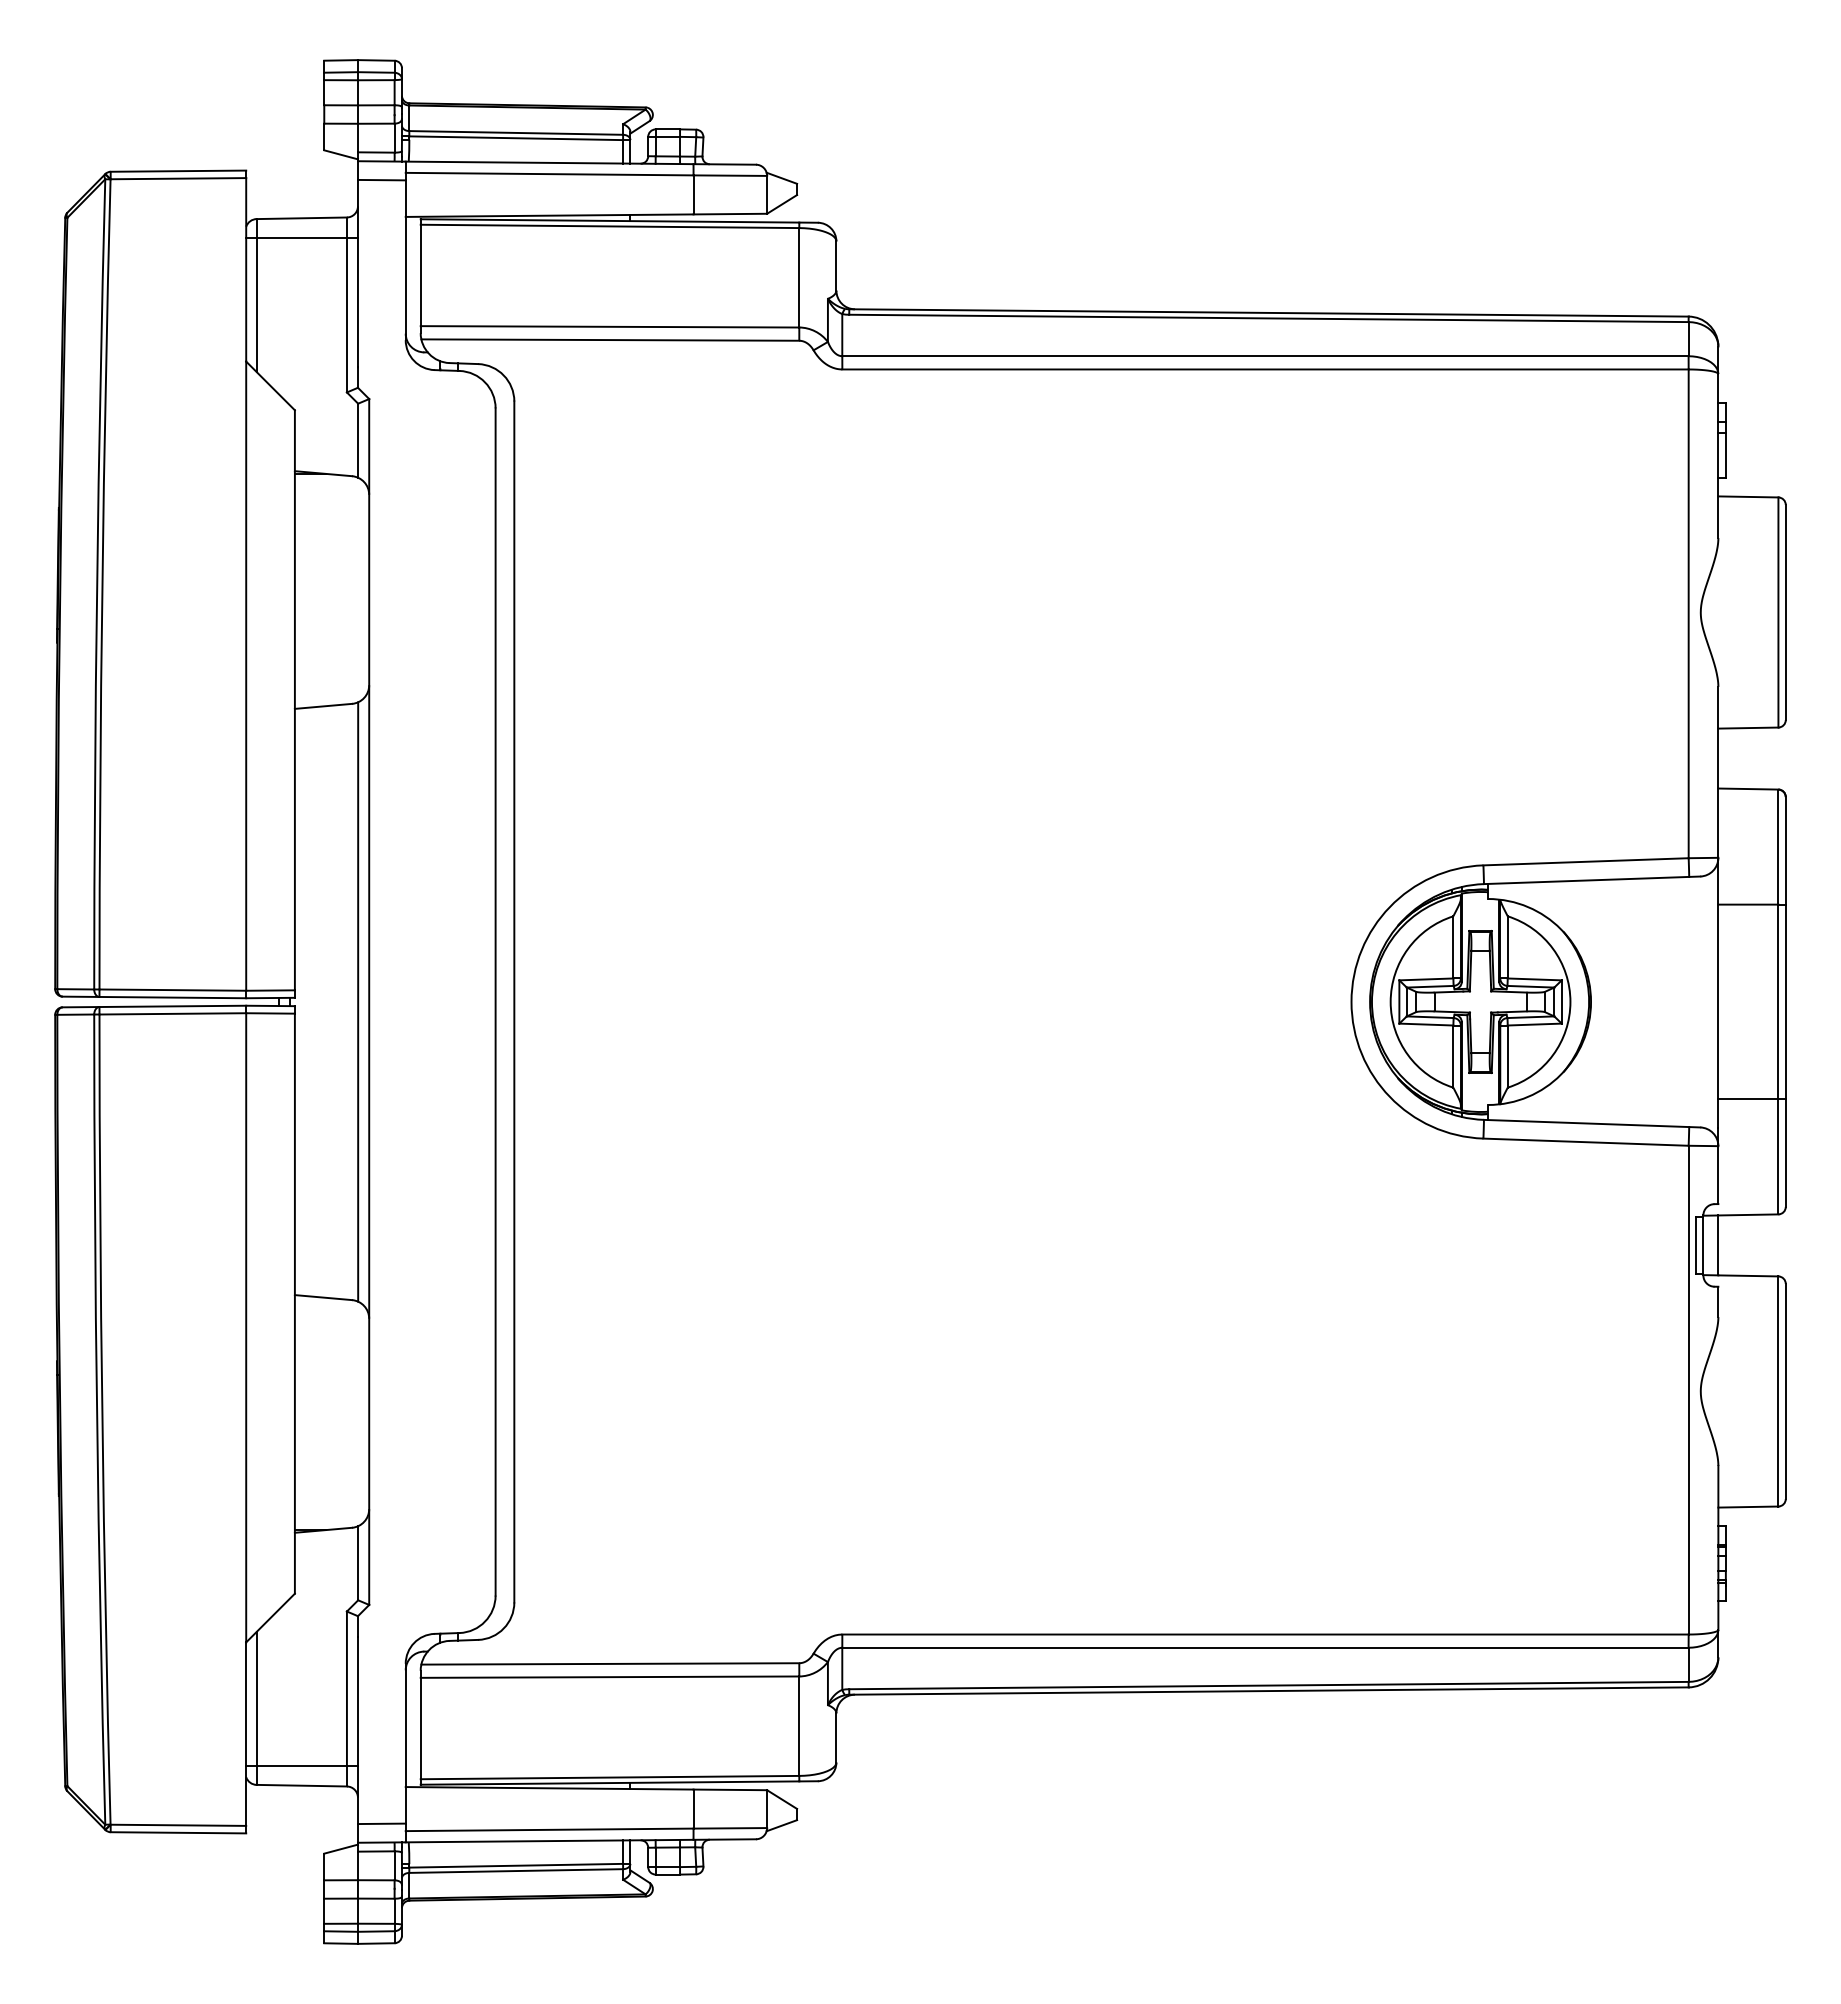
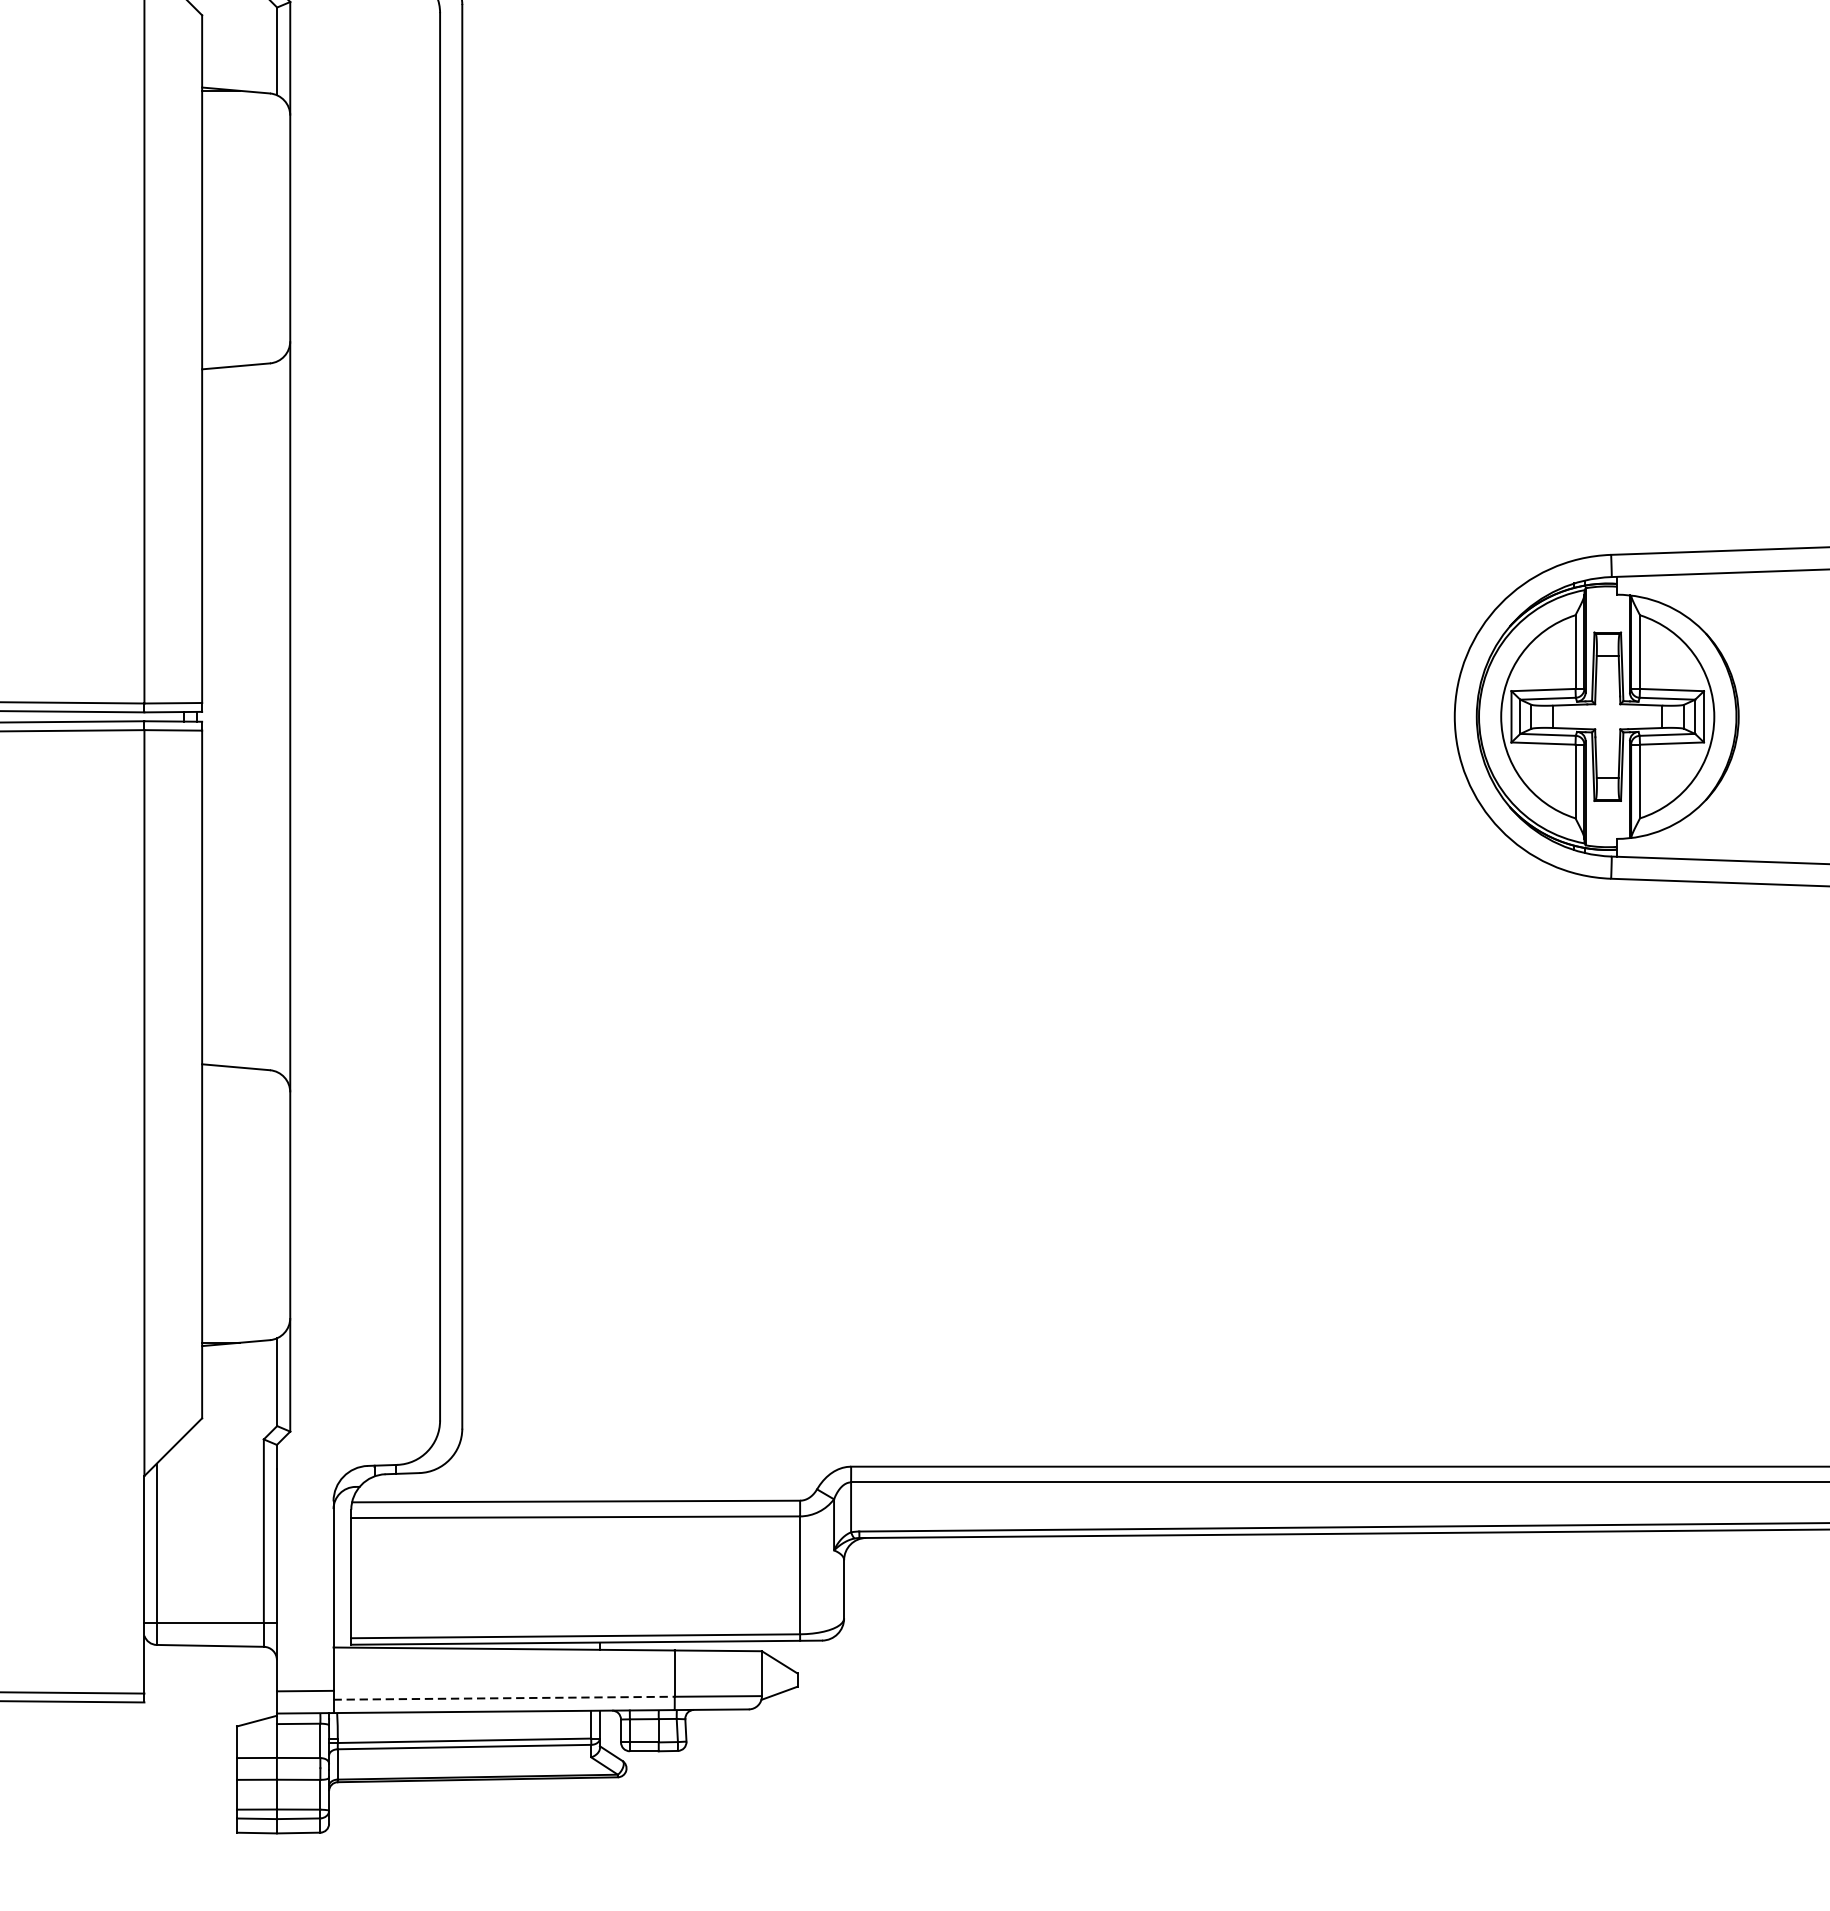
line: (358, 1001) -> (277, 716), removed
line: (549, 1829) -> (503, 1697), solid -> dashed

